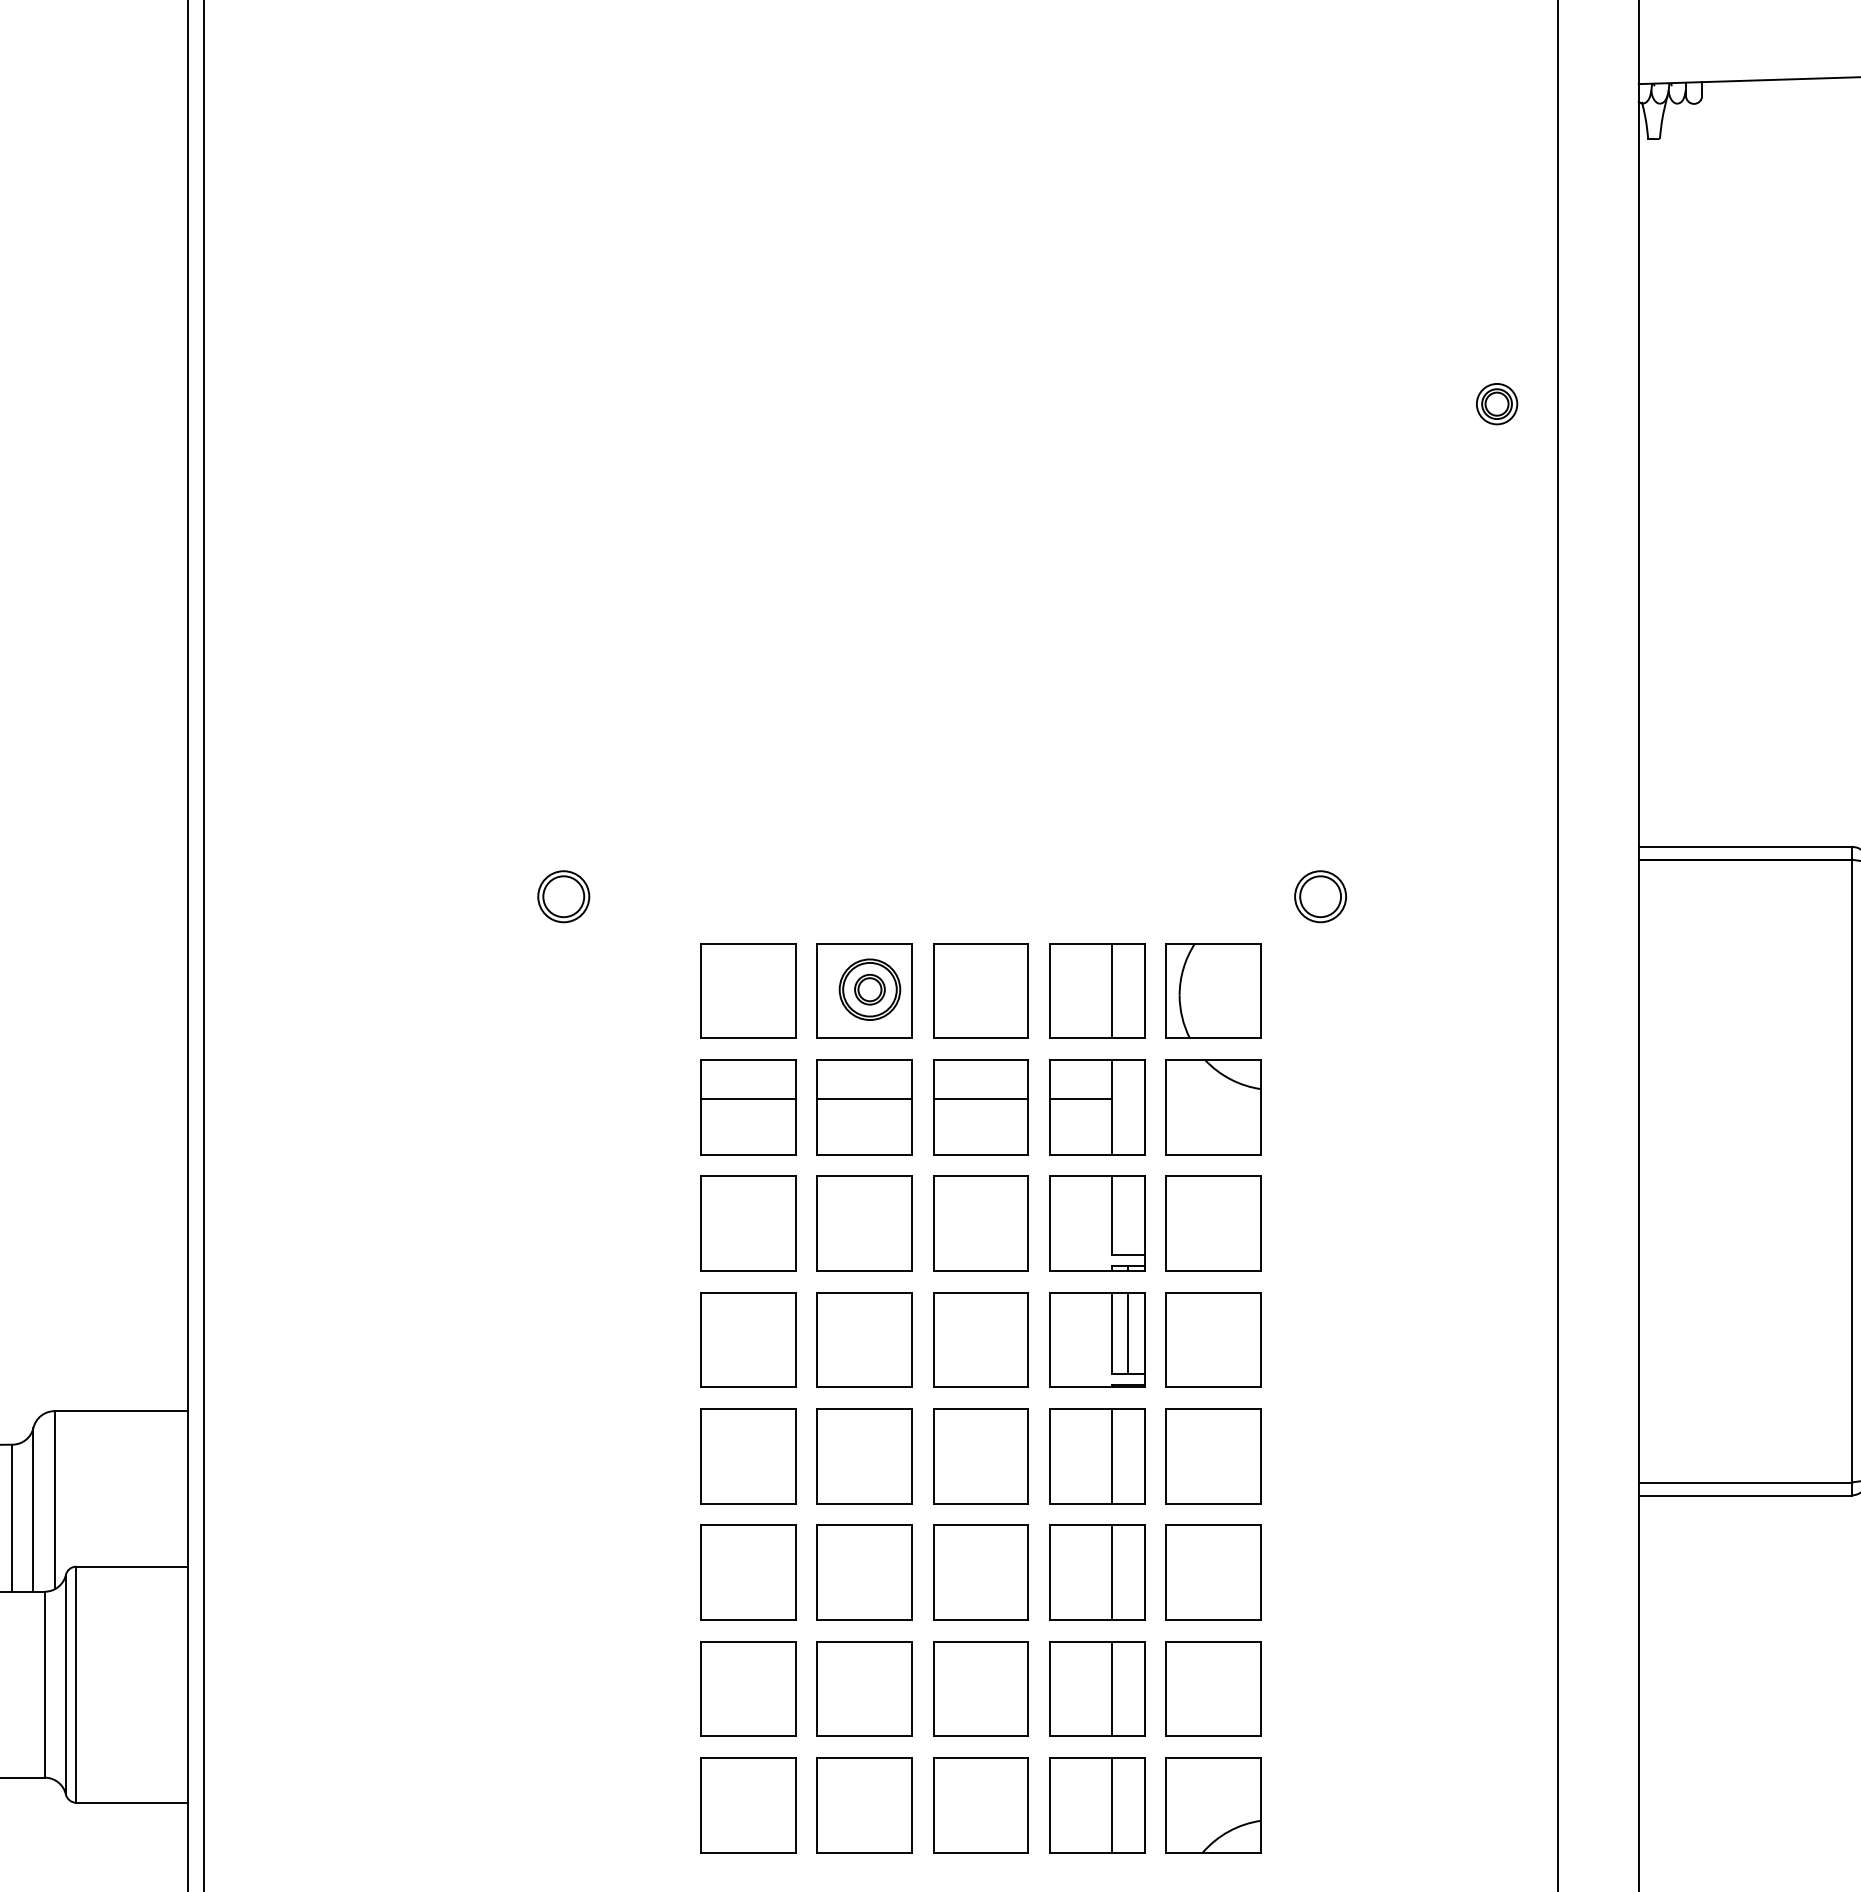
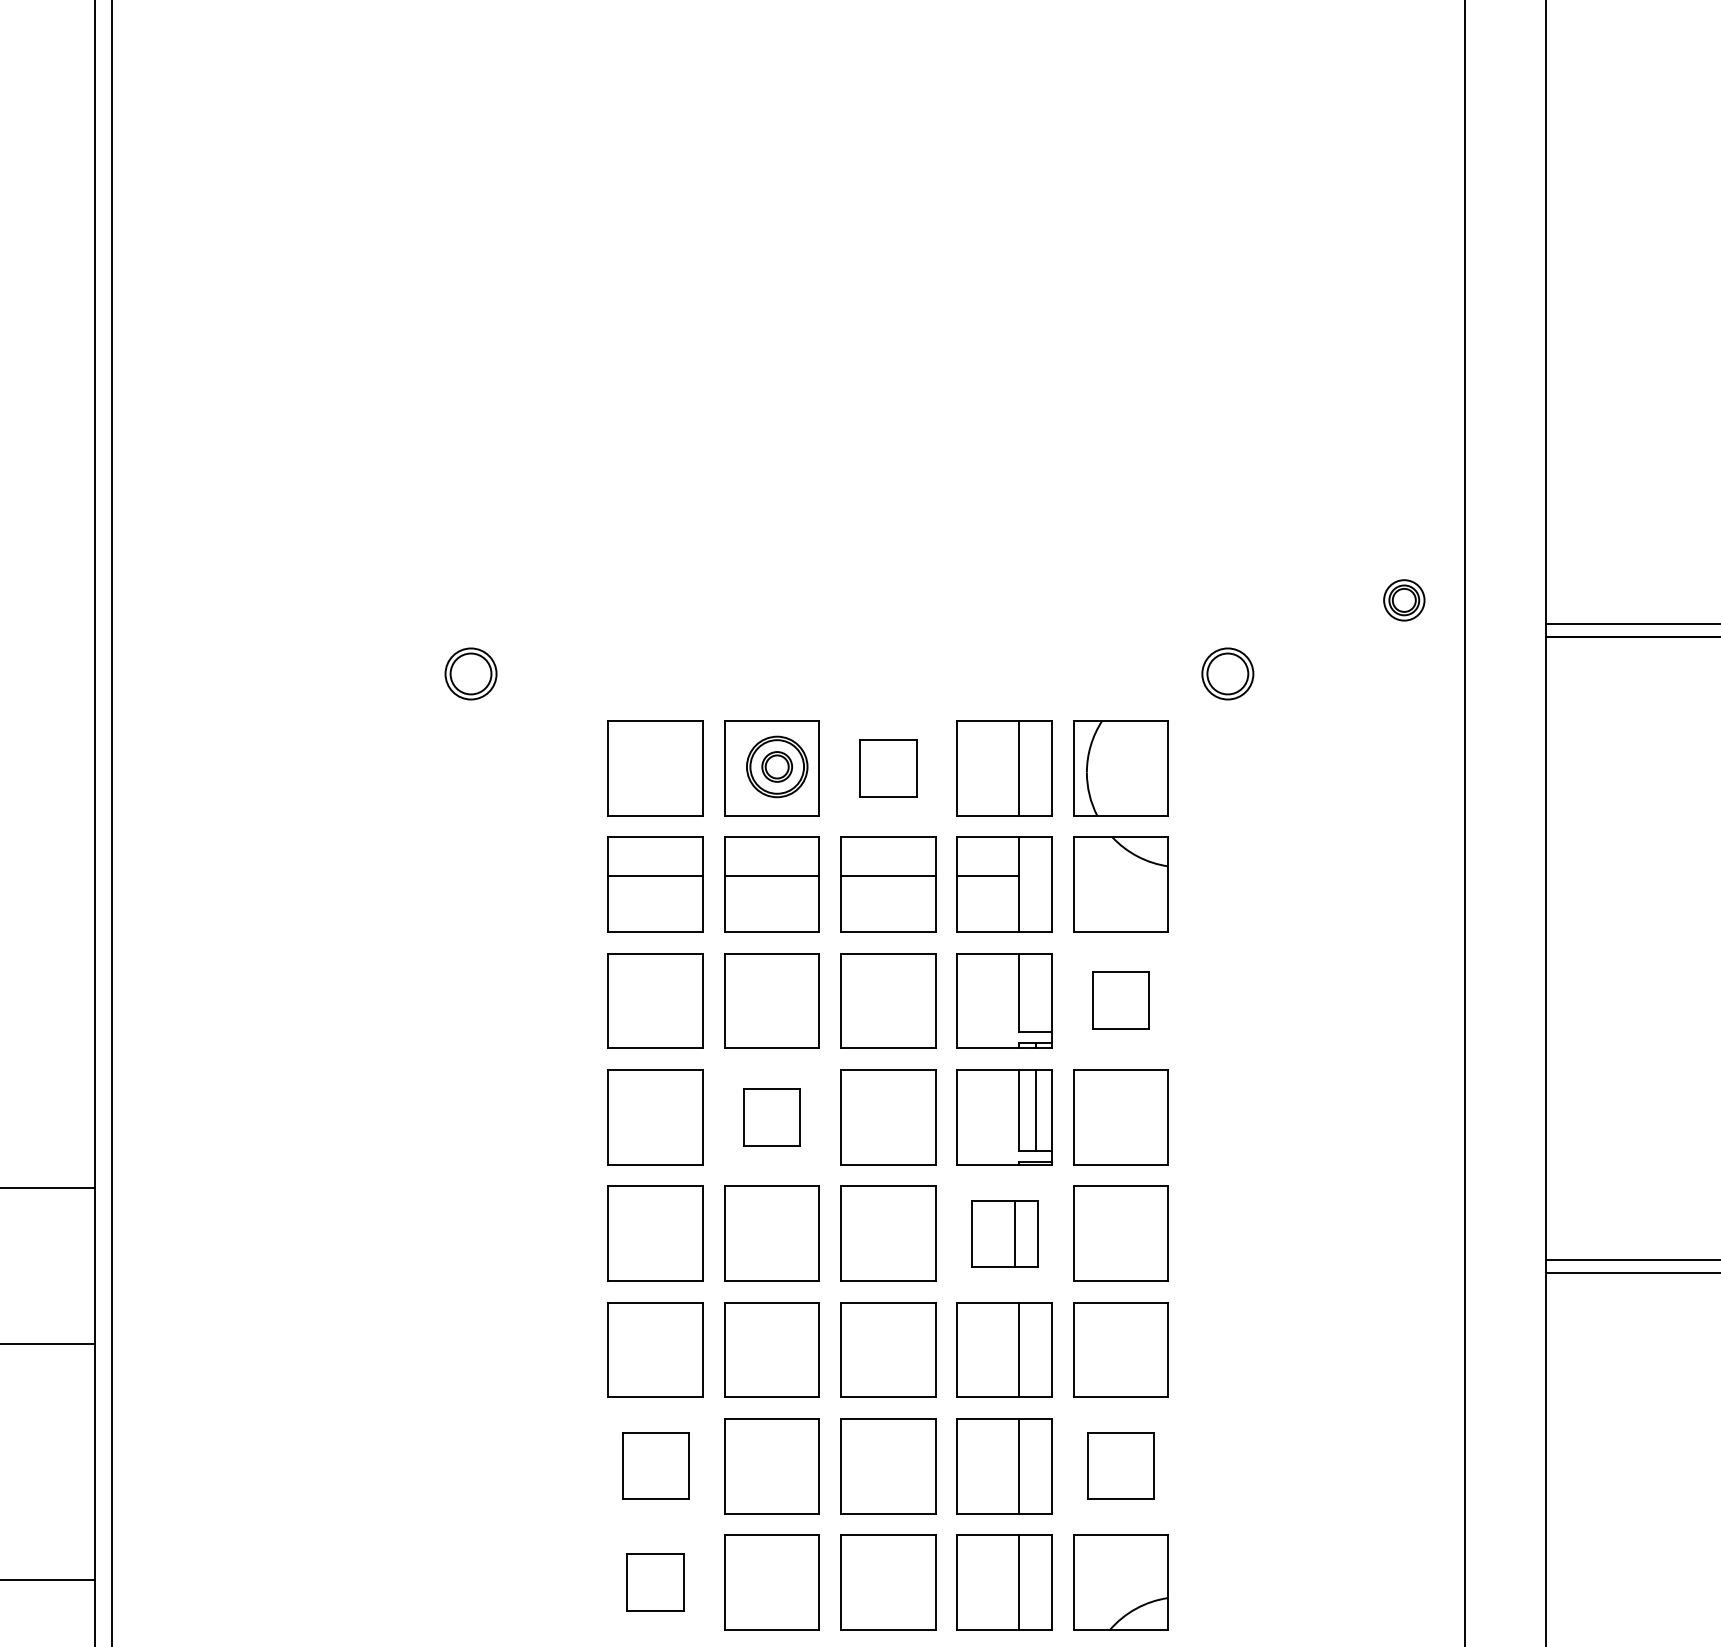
part: (1497, 404) -> (1404, 600), moved
part: (980, 990) -> (887, 767), size x0.6
part: (1213, 1223) -> (1120, 1000), size x0.6
part: (864, 1339) -> (771, 1116), size x0.6
part: (1097, 1456) -> (1004, 1233), size x0.7
part: (748, 1688) -> (655, 1465), size x0.7
part: (1213, 1688) -> (1120, 1465), size x0.7
part: (748, 1805) -> (655, 1582), size x0.6

